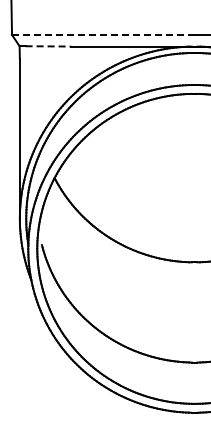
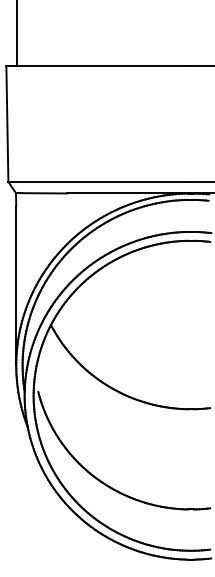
line: (104, 34) -> (100, 181), dashed -> solid
line: (48, 46) -> (44, 193), dashed -> solid

